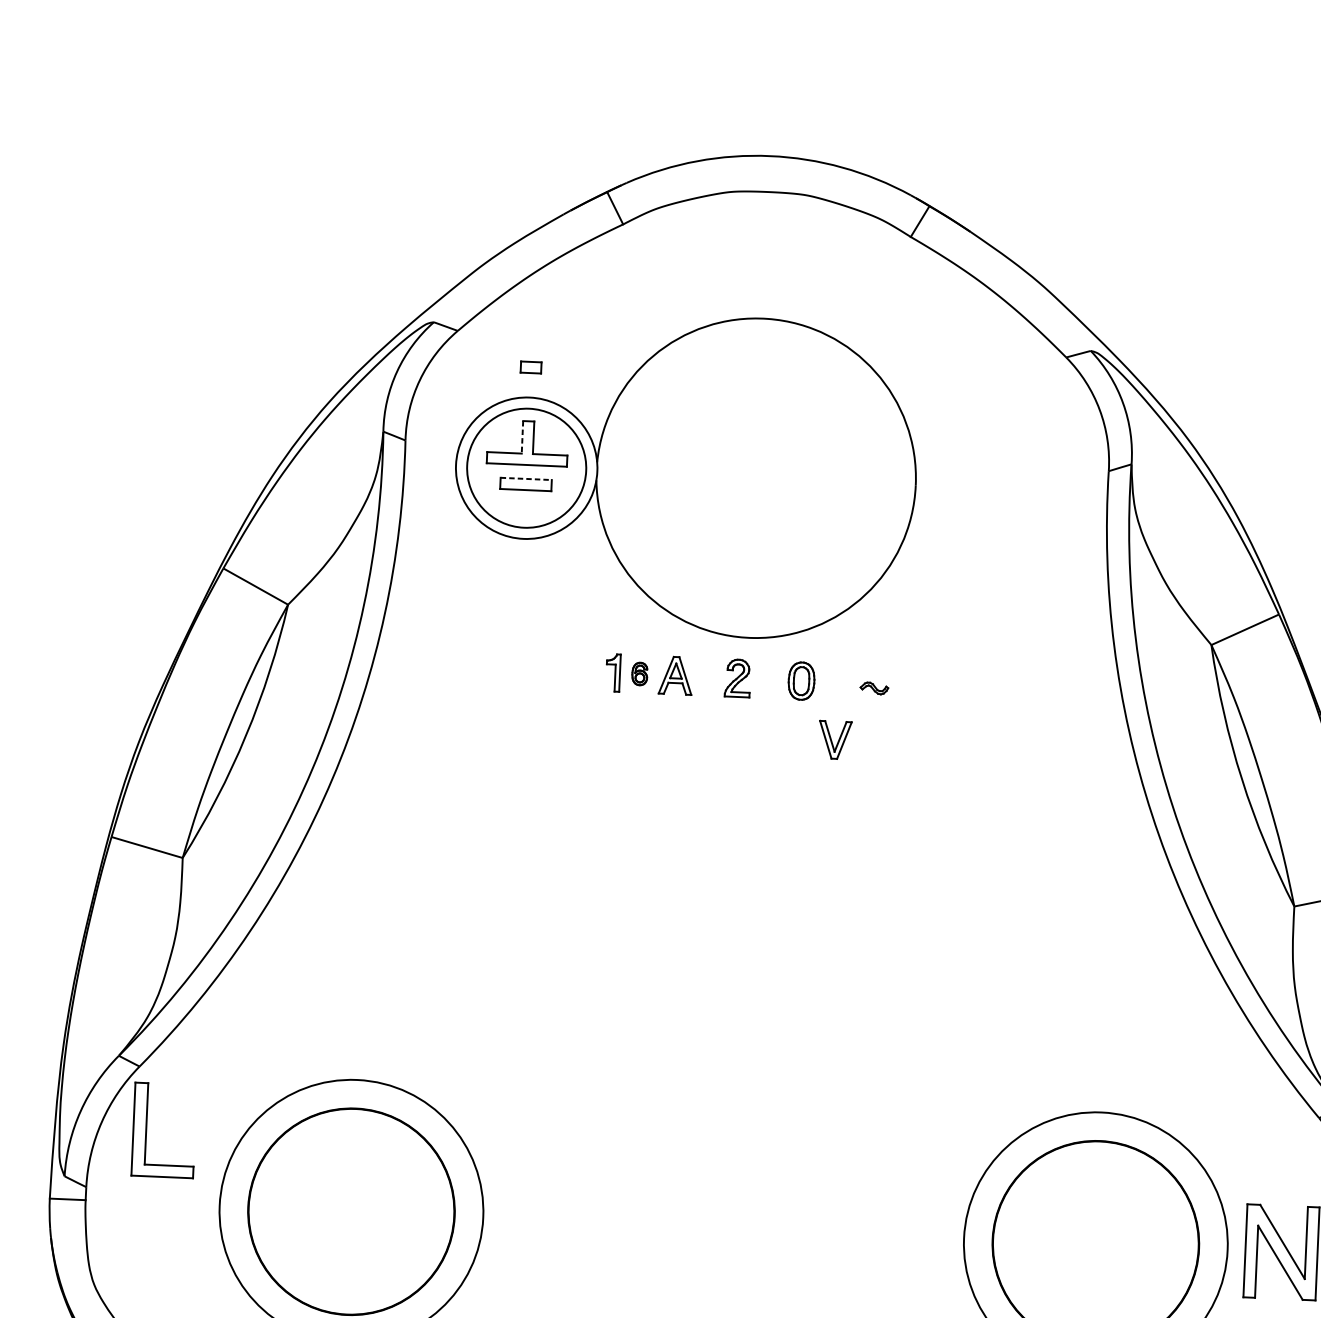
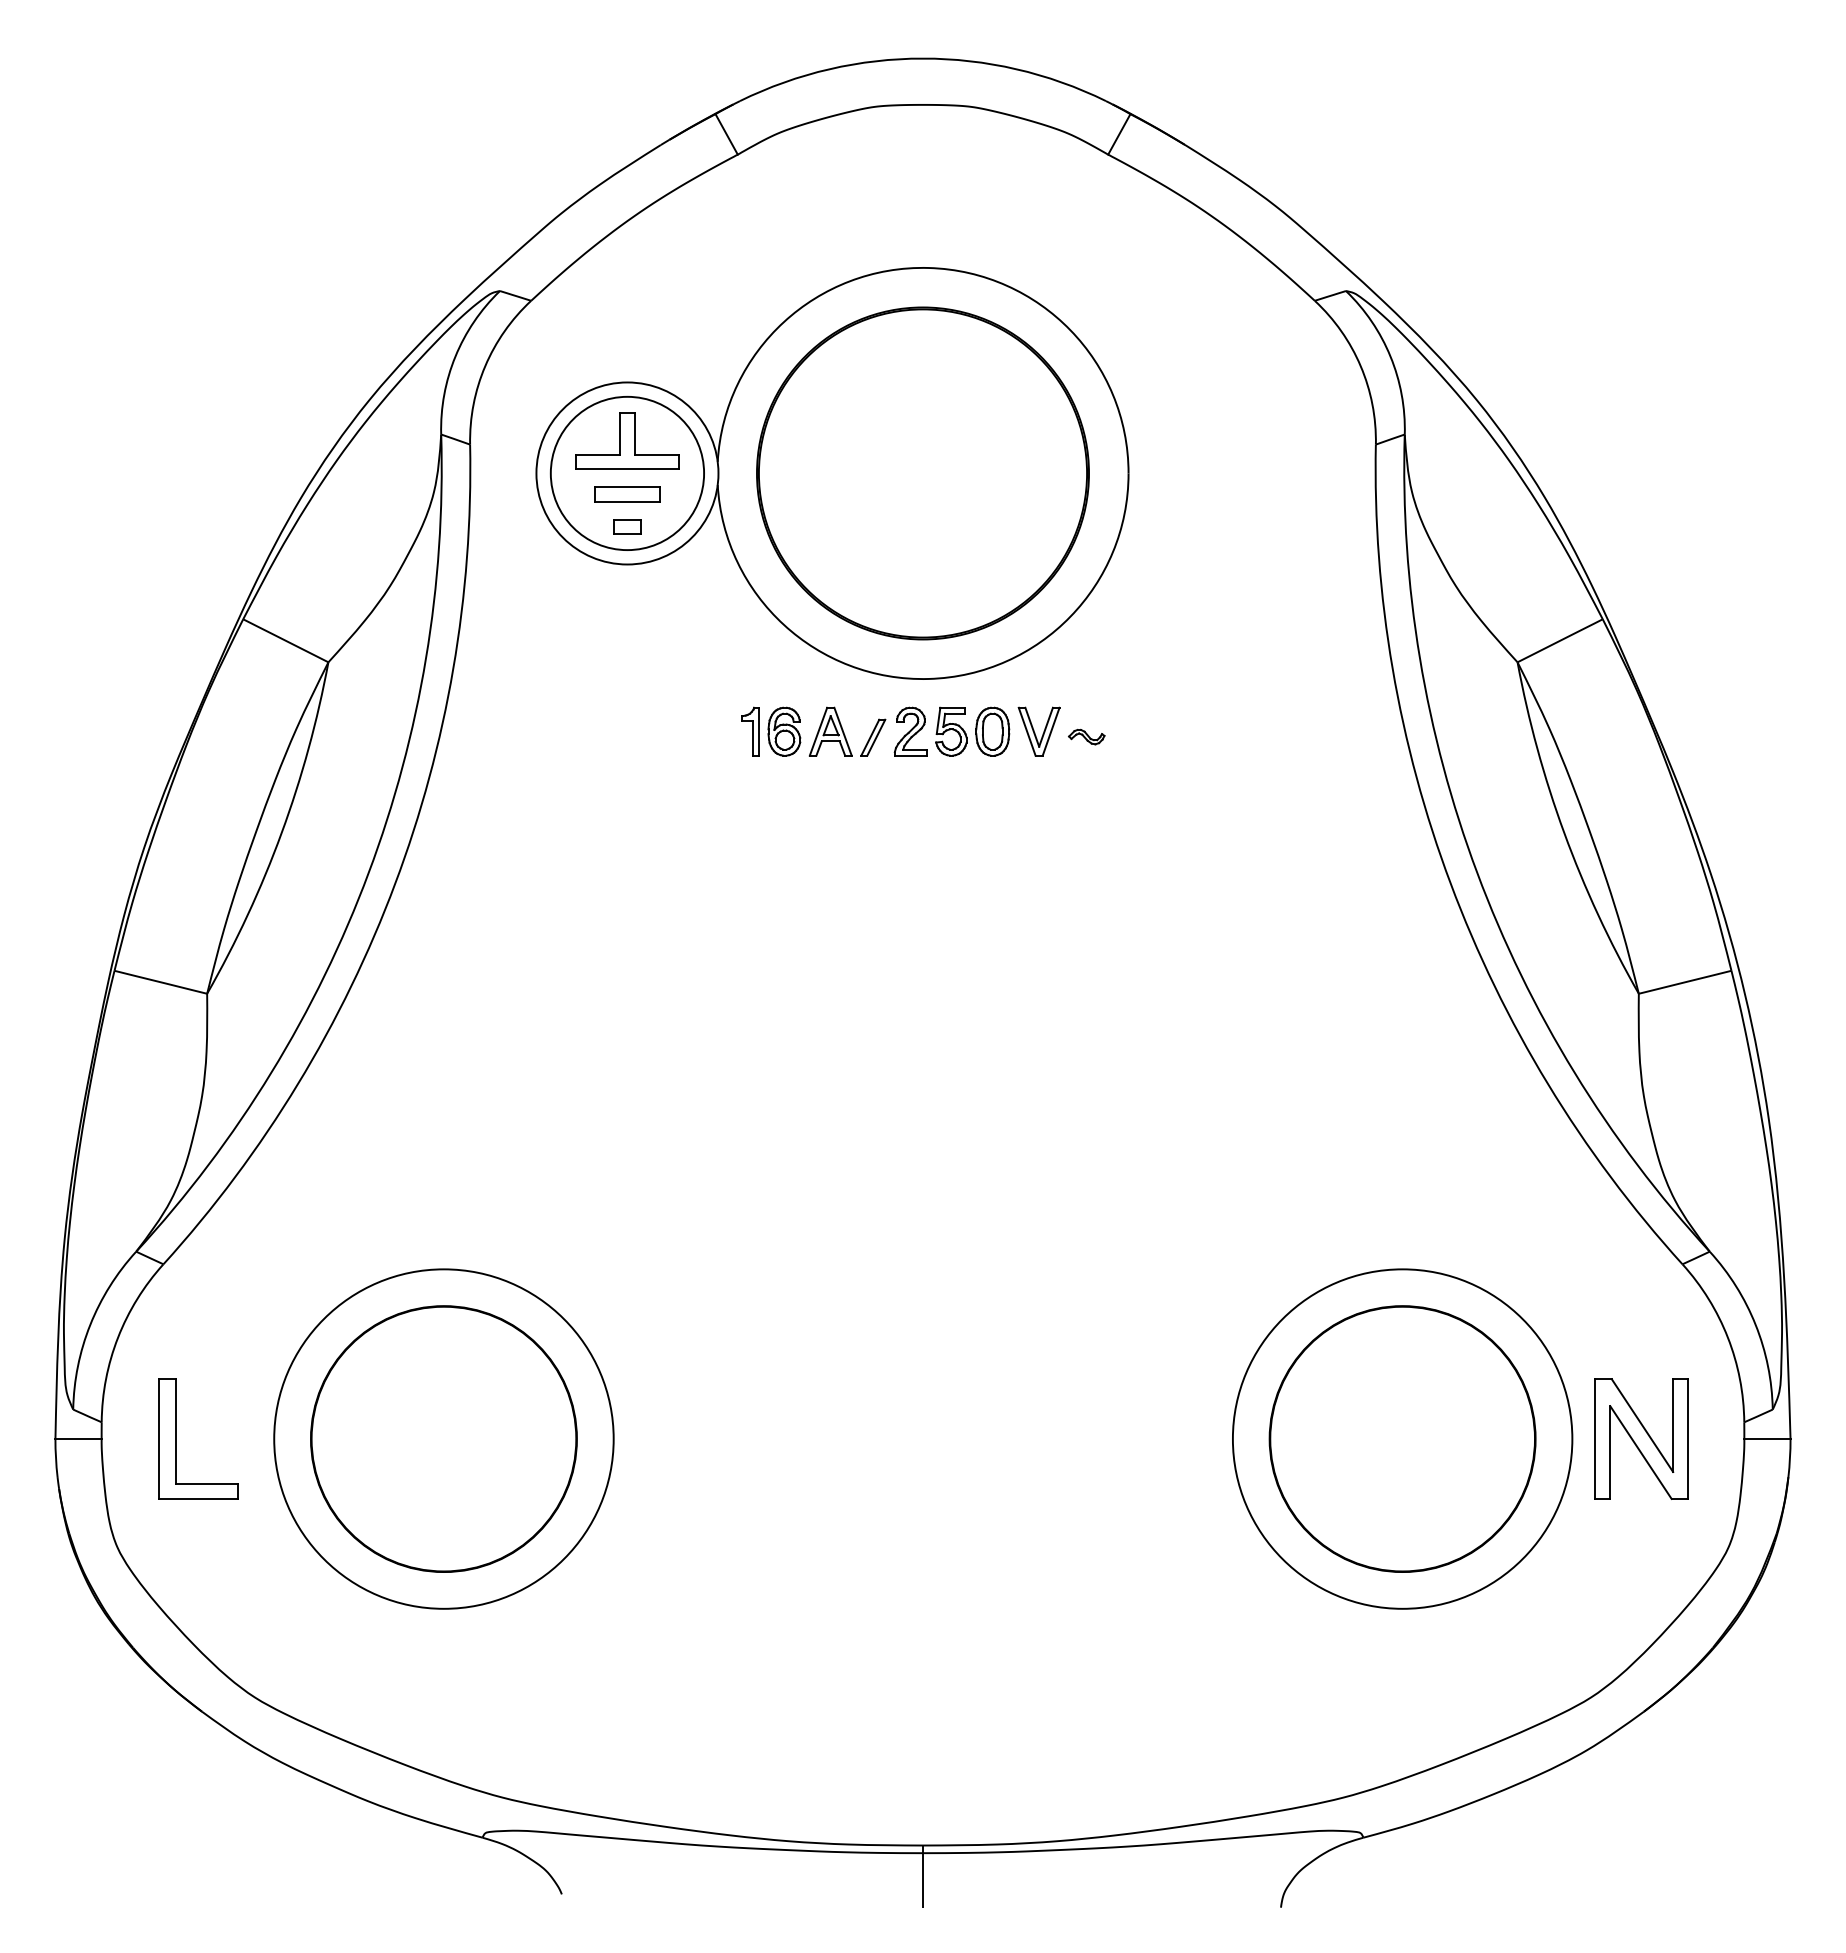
part: (531, 367) -> (627, 526), moved
line: (522, 436) -> (620, 433), dashed -> solid
part: (755, 478) -> (922, 473), added
line: (526, 479) -> (627, 487), dashed -> solid
part: (639, 673) -> (784, 731), size x1.67
part: (769, 679) -> (951, 731), added
part: (708, 681) -> (873, 737), added
part: (834, 739) -> (1038, 731), moved
part: (147, 1129) -> (176, 1438), moved

